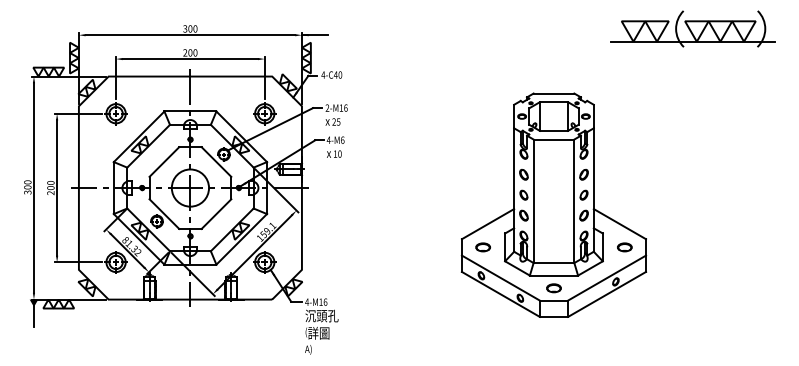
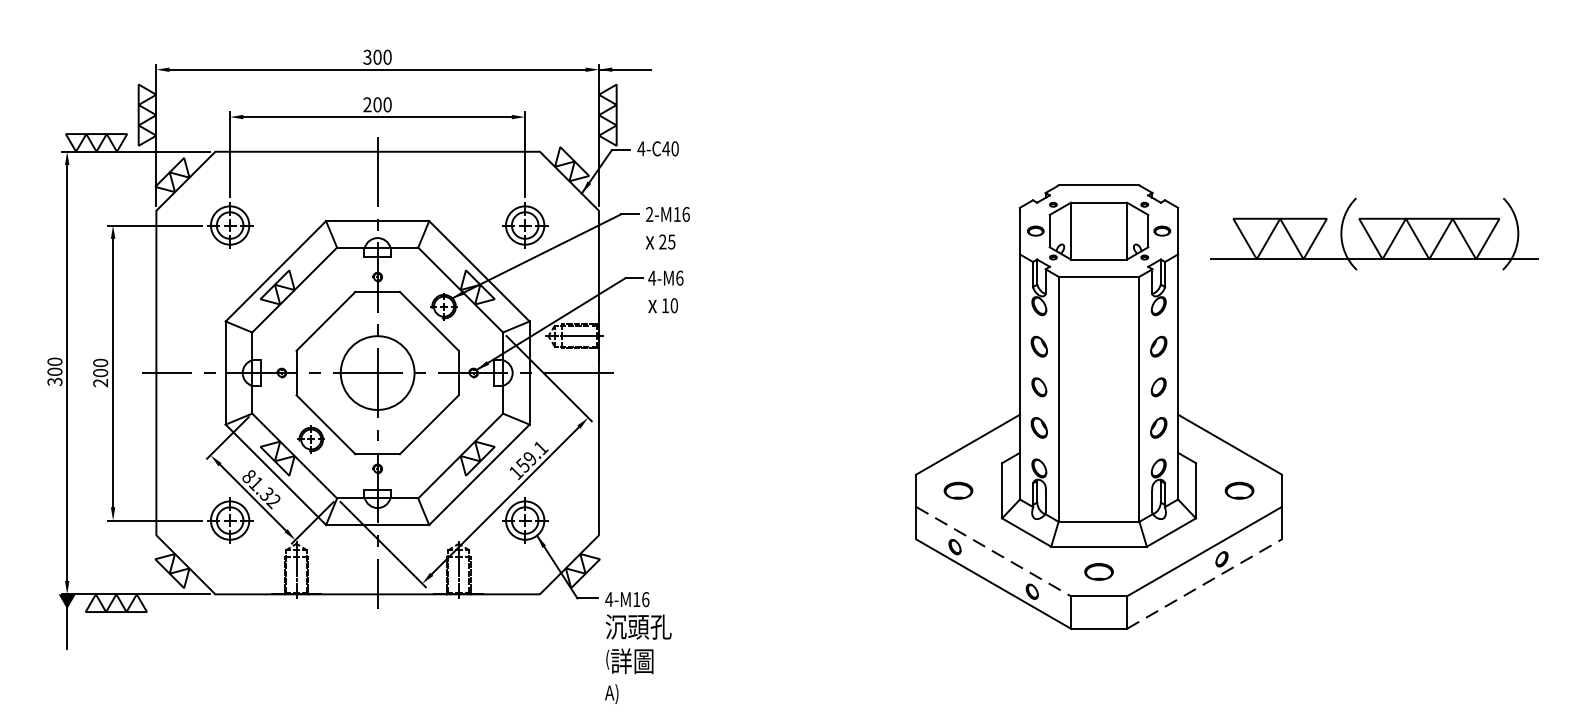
part: (692, 28) -> (1373, 233), moved
line: (500, 278) -> (992, 552), solid -> dashed
line: (607, 294) -> (1205, 584), solid -> dashed

